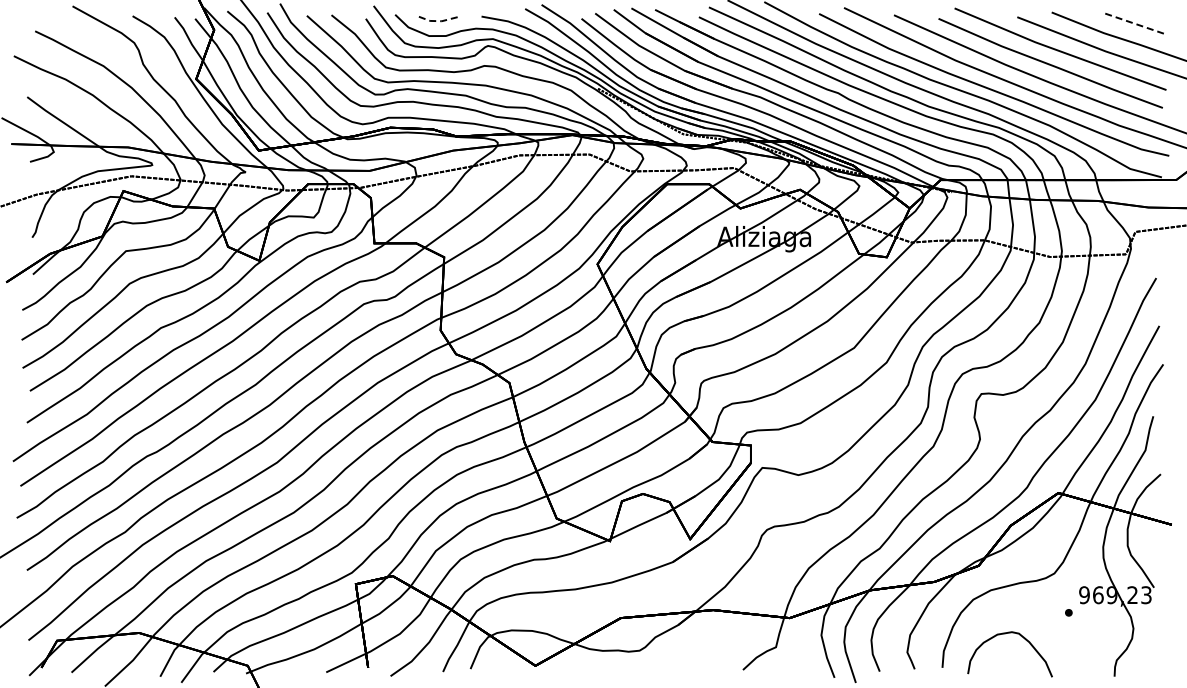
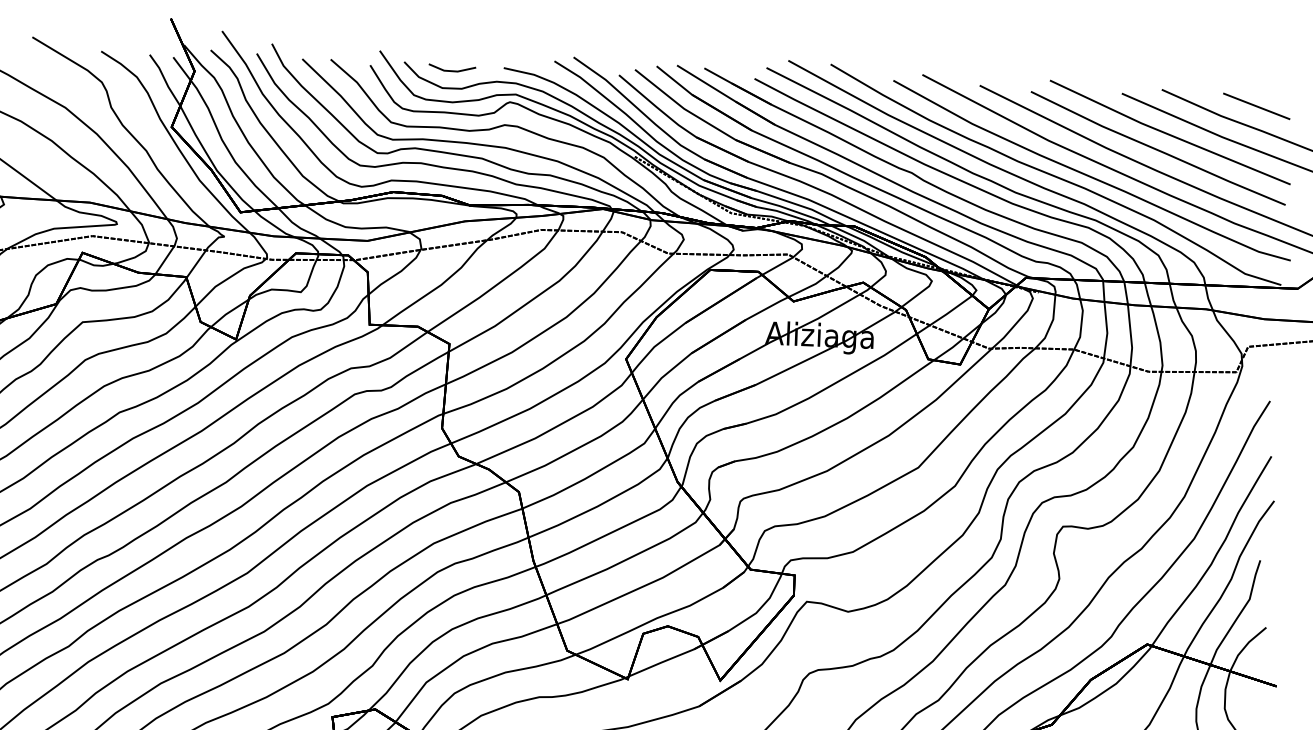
line: (436, 21) -> (451, 71), dashed -> solid
line: (1133, 23) -> (1255, 106), dashed -> solid

